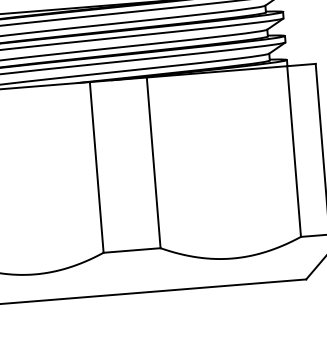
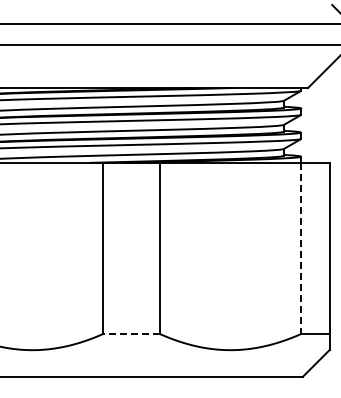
line: (293, 151) -> (300, 248), solid -> dashed
line: (132, 250) -> (131, 334), solid -> dashed

